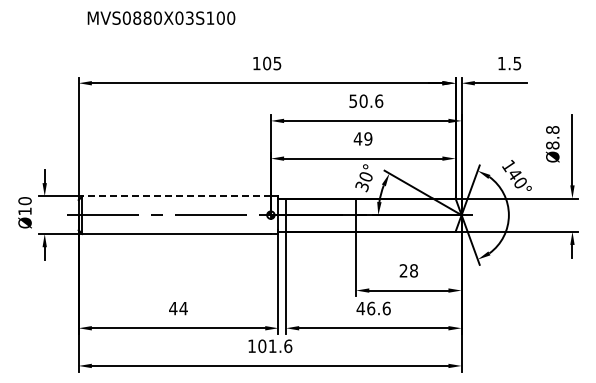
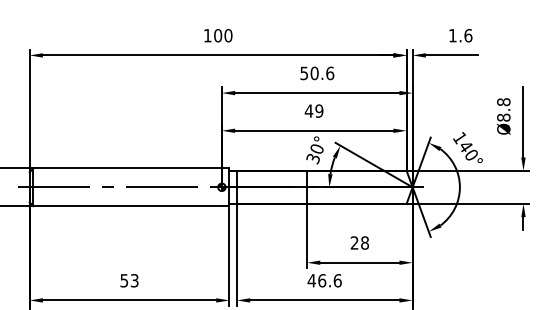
text: (277, 63) -> (228, 35), 105 -> 100
text: (517, 63) -> (468, 35), 1.5 -> 1.6
line: (176, 196) -> (127, 168), dashed -> solid
text: (178, 308) -> (129, 280), 44 -> 53

